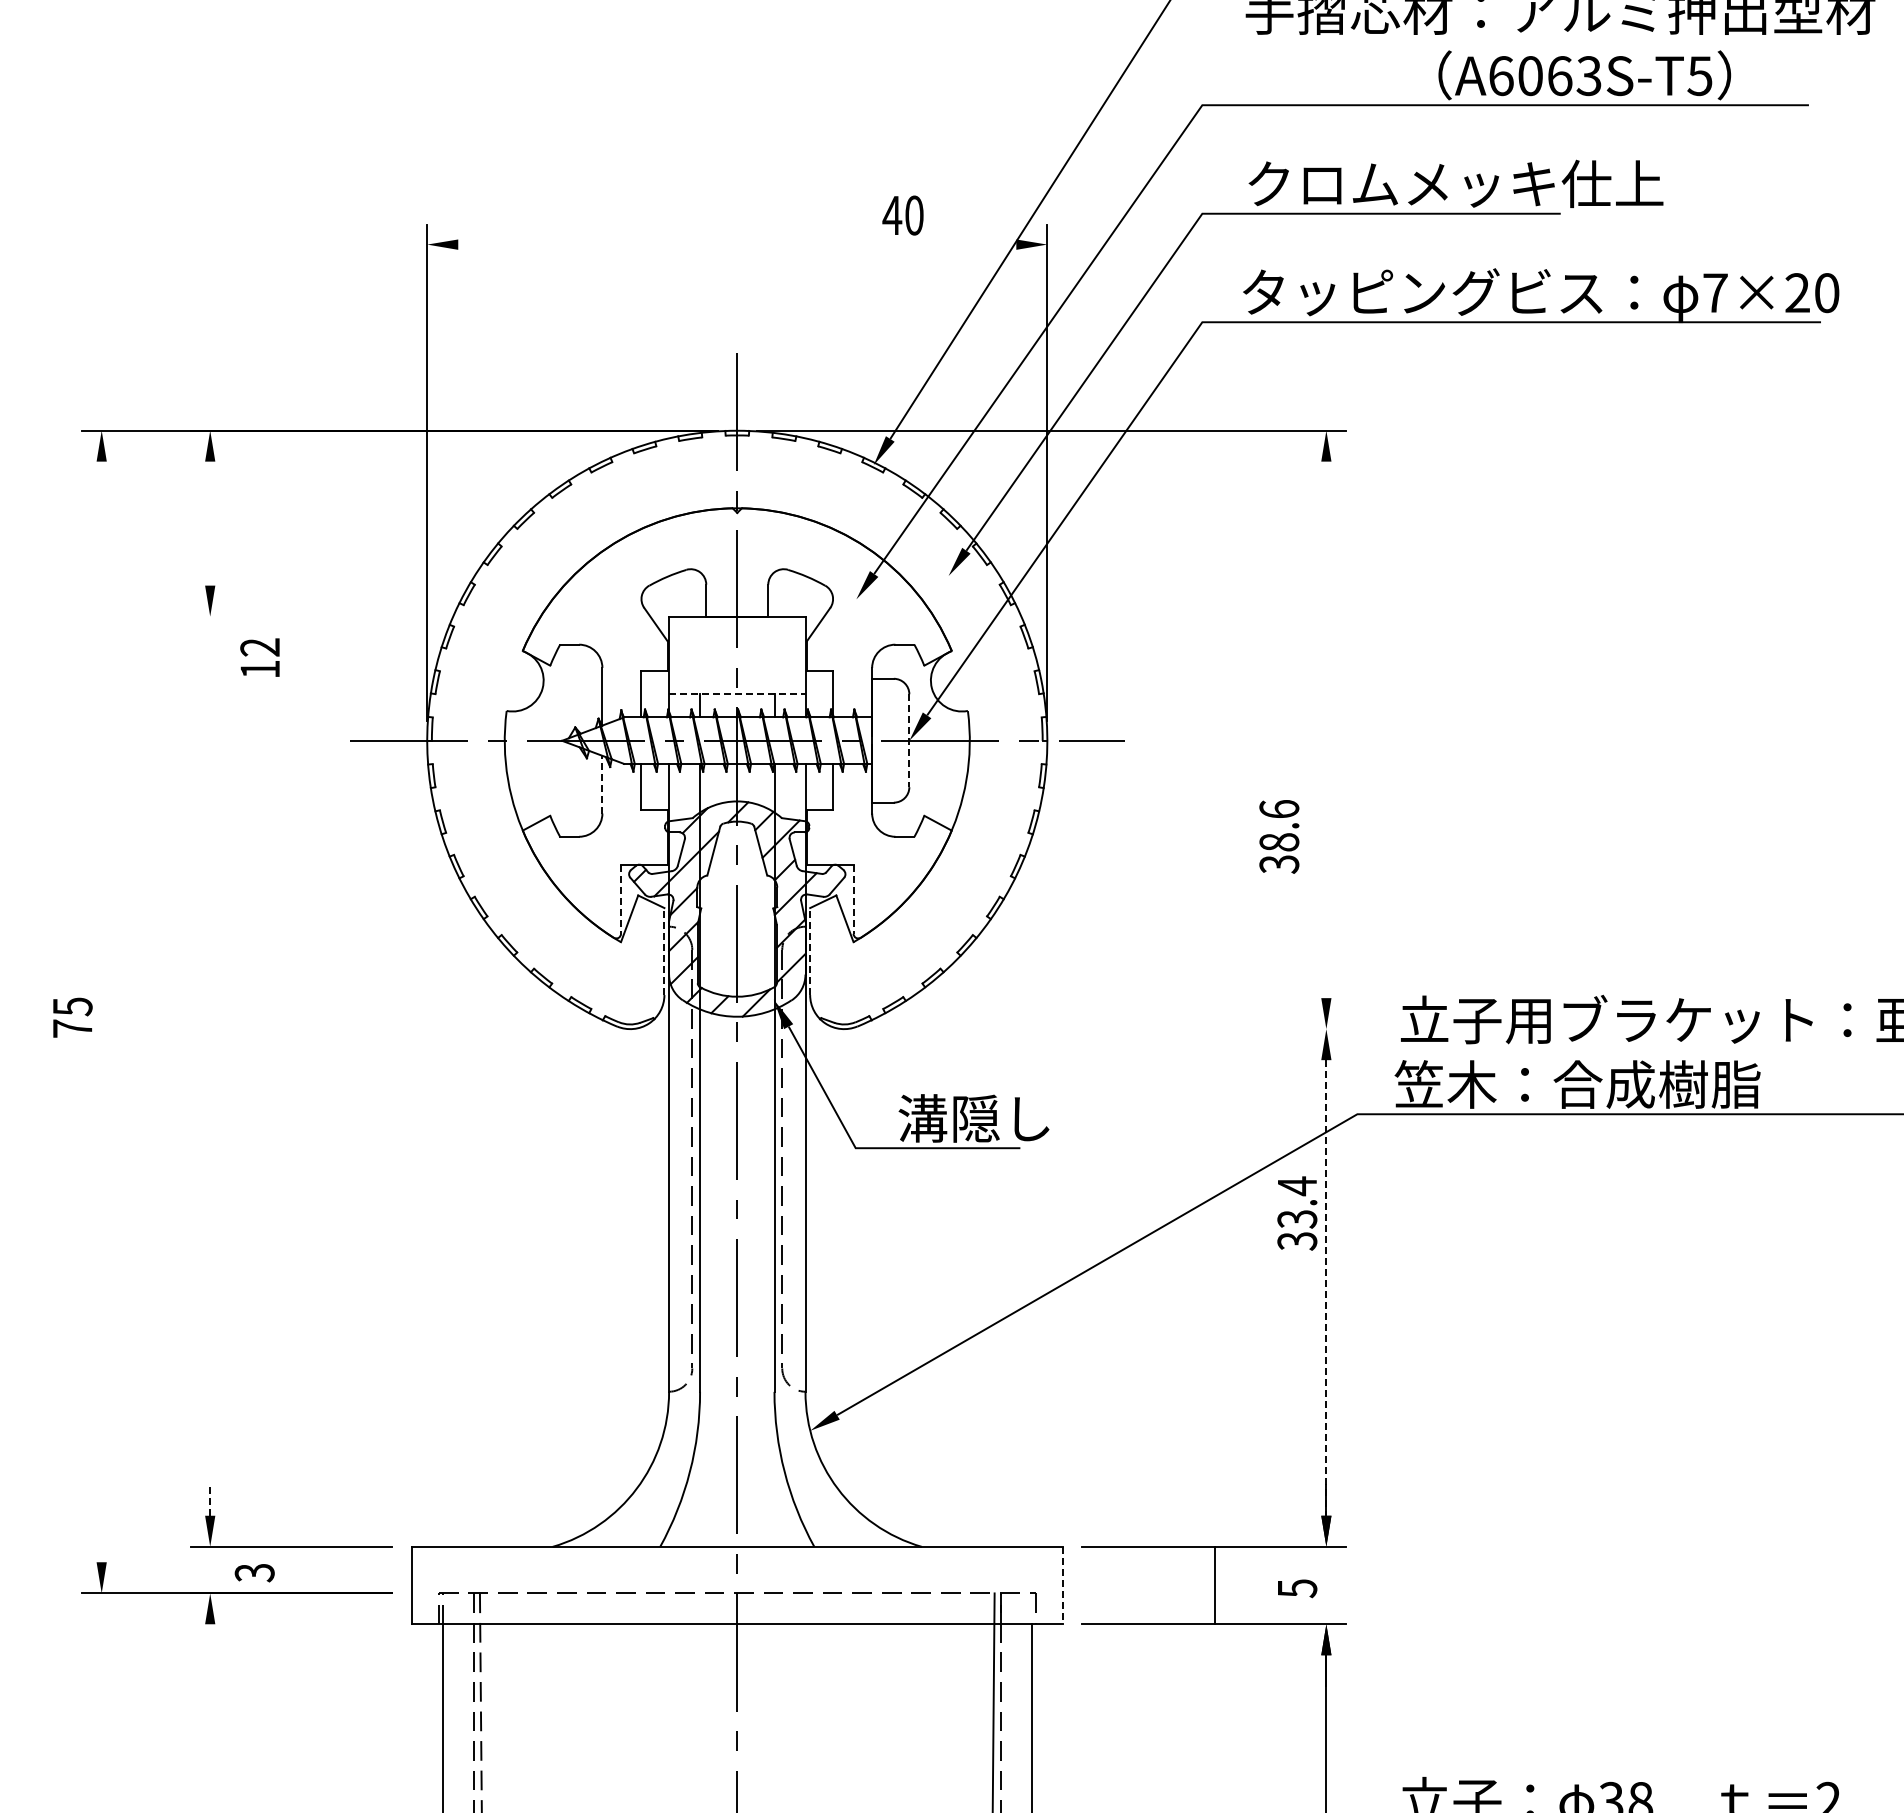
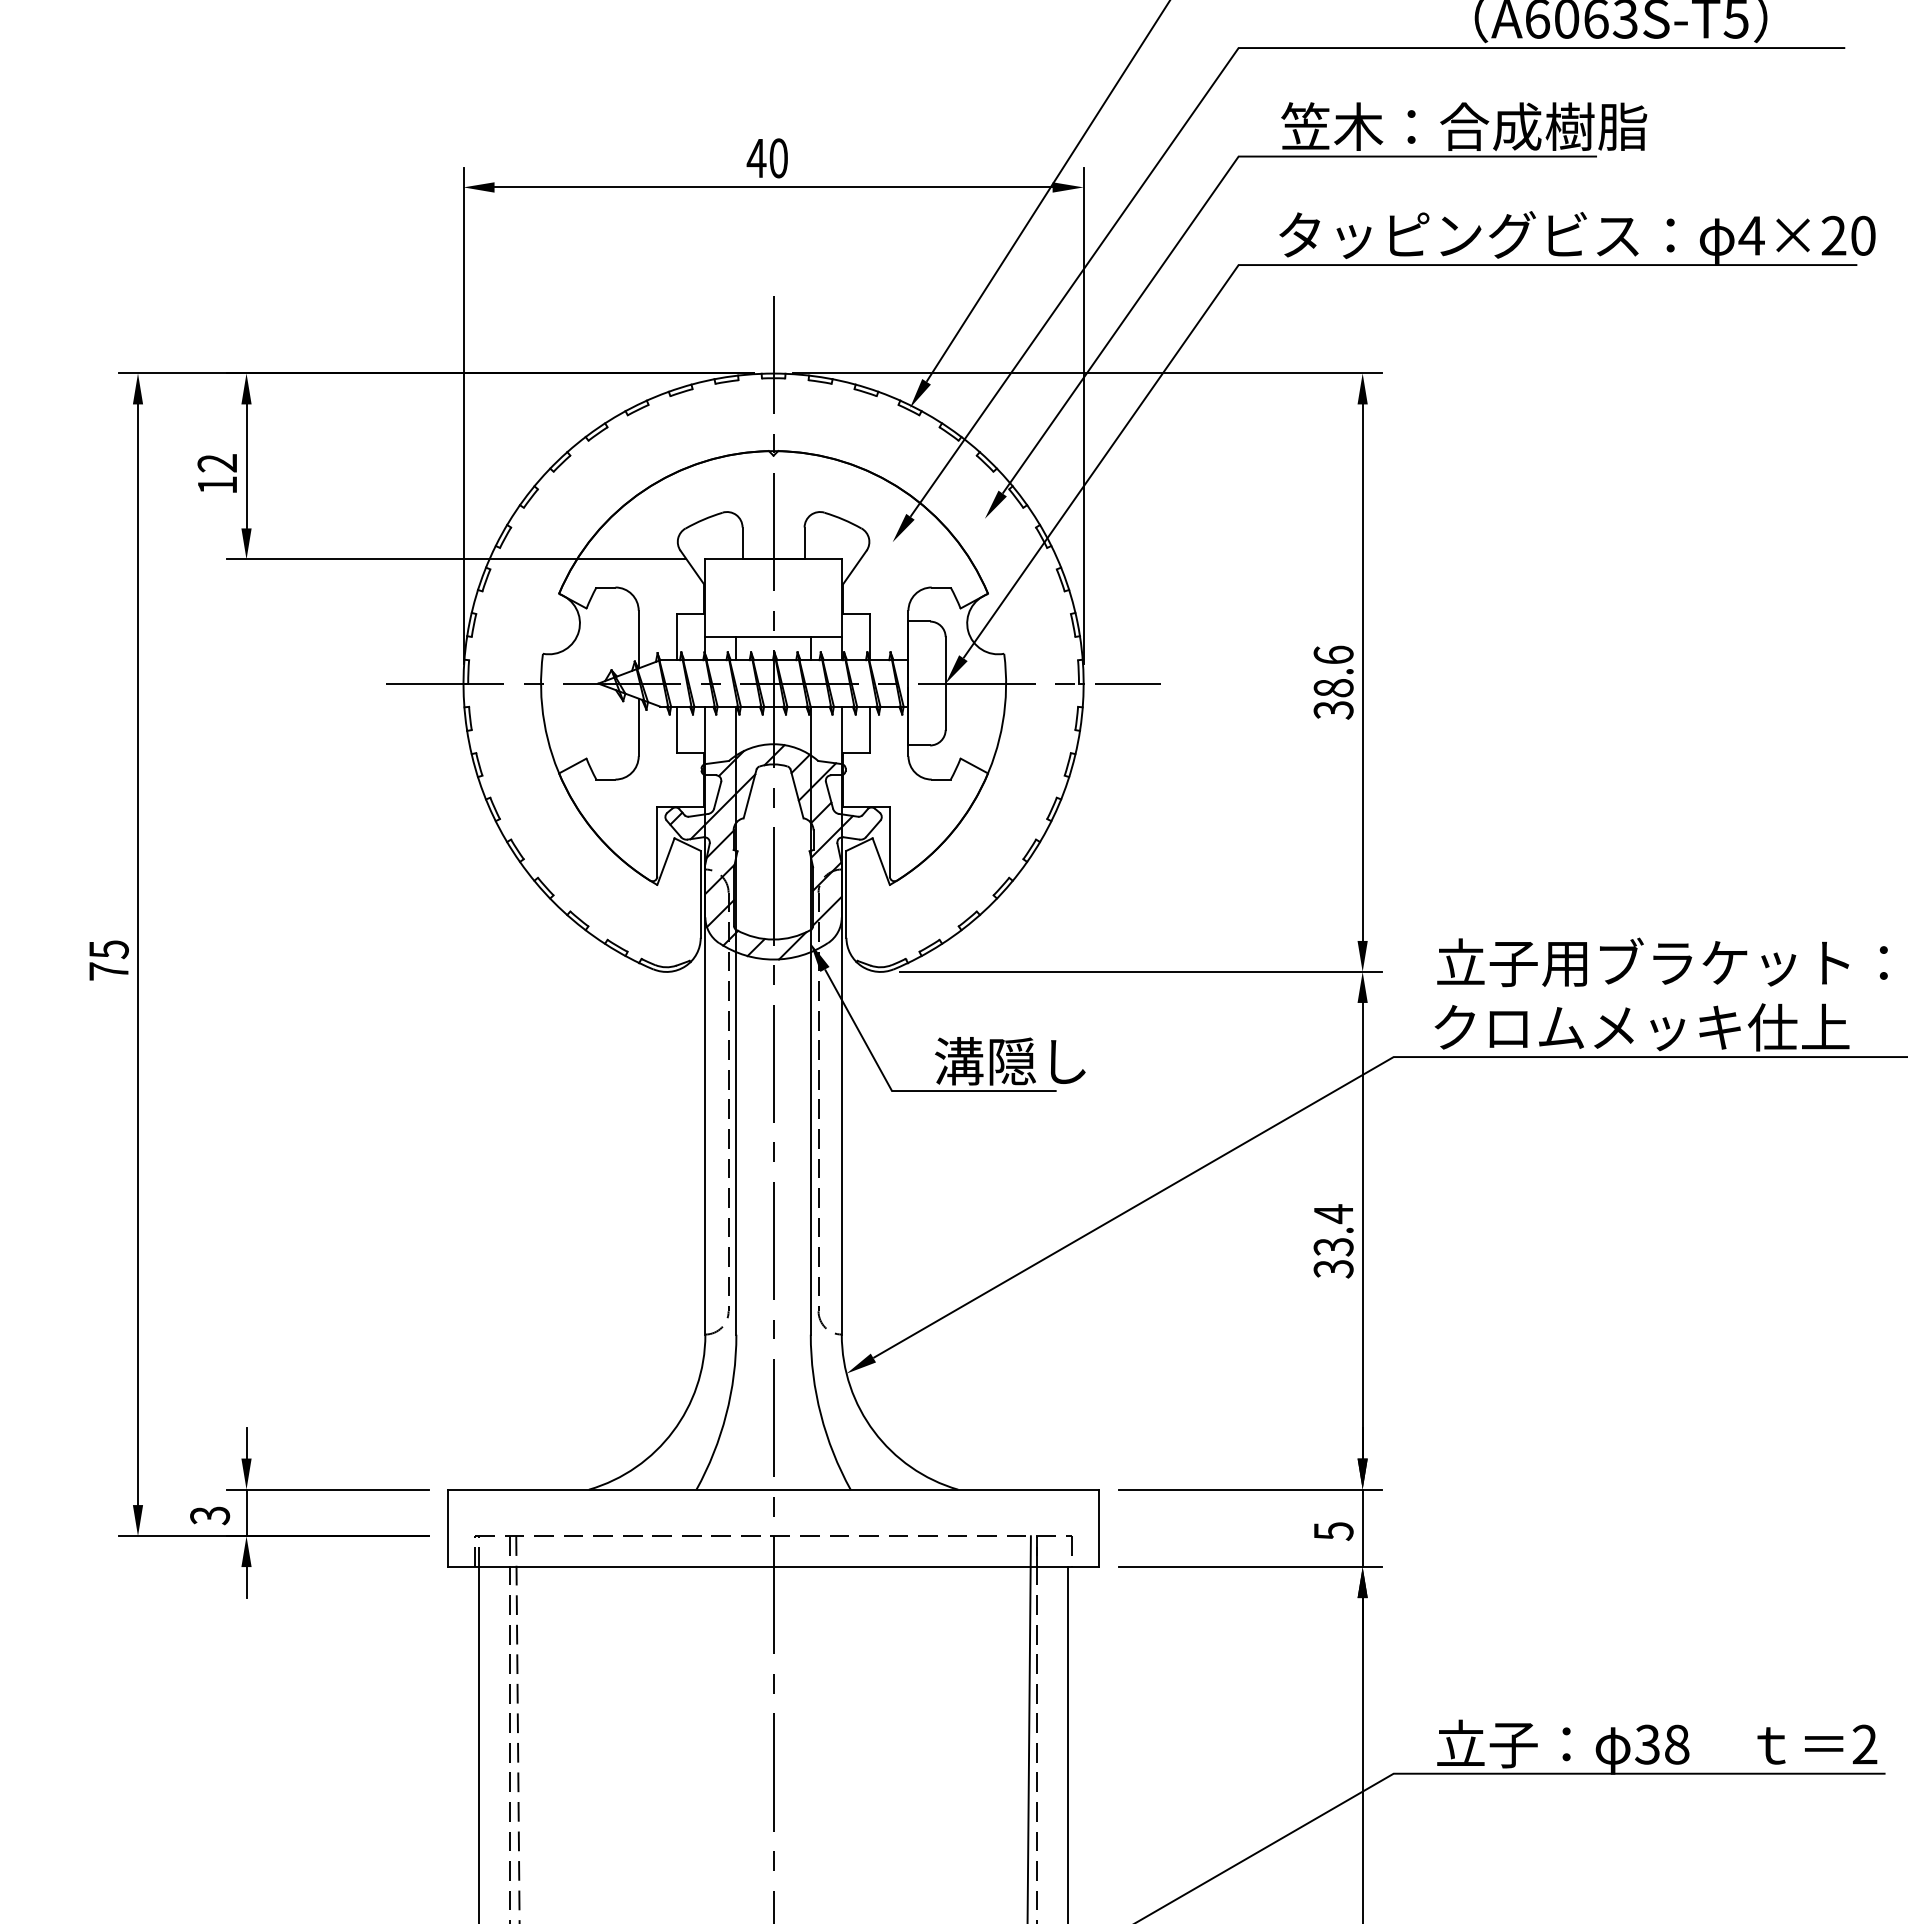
text: (1454, 183) -> (1490, 126), クロムメッキ仕上 -> 笠木：合成樹脂
text: (902, 215) -> (766, 158), moved
line: (737, 244) -> (773, 187), added
text: (1715, 292) -> (1751, 235), 7×20 -> 4×20
line: (210, 523) -> (246, 466), added
line: (420, 616) -> (456, 559), added
text: (259, 657) -> (216, 473), moved
line: (738, 694) -> (774, 637), dashed -> solid
line: (1326, 729) -> (1362, 672), added
line: (909, 741) -> (945, 684), dashed -> solid
line: (602, 784) -> (638, 727), dashed -> solid
text: (1279, 836) -> (1333, 682), moved
line: (621, 899) -> (657, 842), dashed -> solid
line: (853, 899) -> (889, 842), dashed -> solid
line: (664, 950) -> (700, 893), dashed -> solid
line: (810, 950) -> (846, 893), dashed -> solid
line: (102, 1011) -> (138, 954), added
line: (1104, 1028) -> (1140, 971), added
text: (1603, 1083) -> (1639, 1026), 笠木：合成樹脂 -> クロムメッキ仕上
text: (1297, 1213) -> (1333, 1241), moved
line: (1326, 1287) -> (1362, 1230), dashed -> solid
line: (210, 1500) -> (246, 1443), dashed -> solid
line: (210, 1569) -> (246, 1512), added
text: (255, 1572) -> (210, 1515), moved
line: (1063, 1585) -> (1099, 1528), dashed -> solid
line: (1215, 1585) -> (1362, 1528), moved
line: (210, 1639) -> (246, 1582), added

